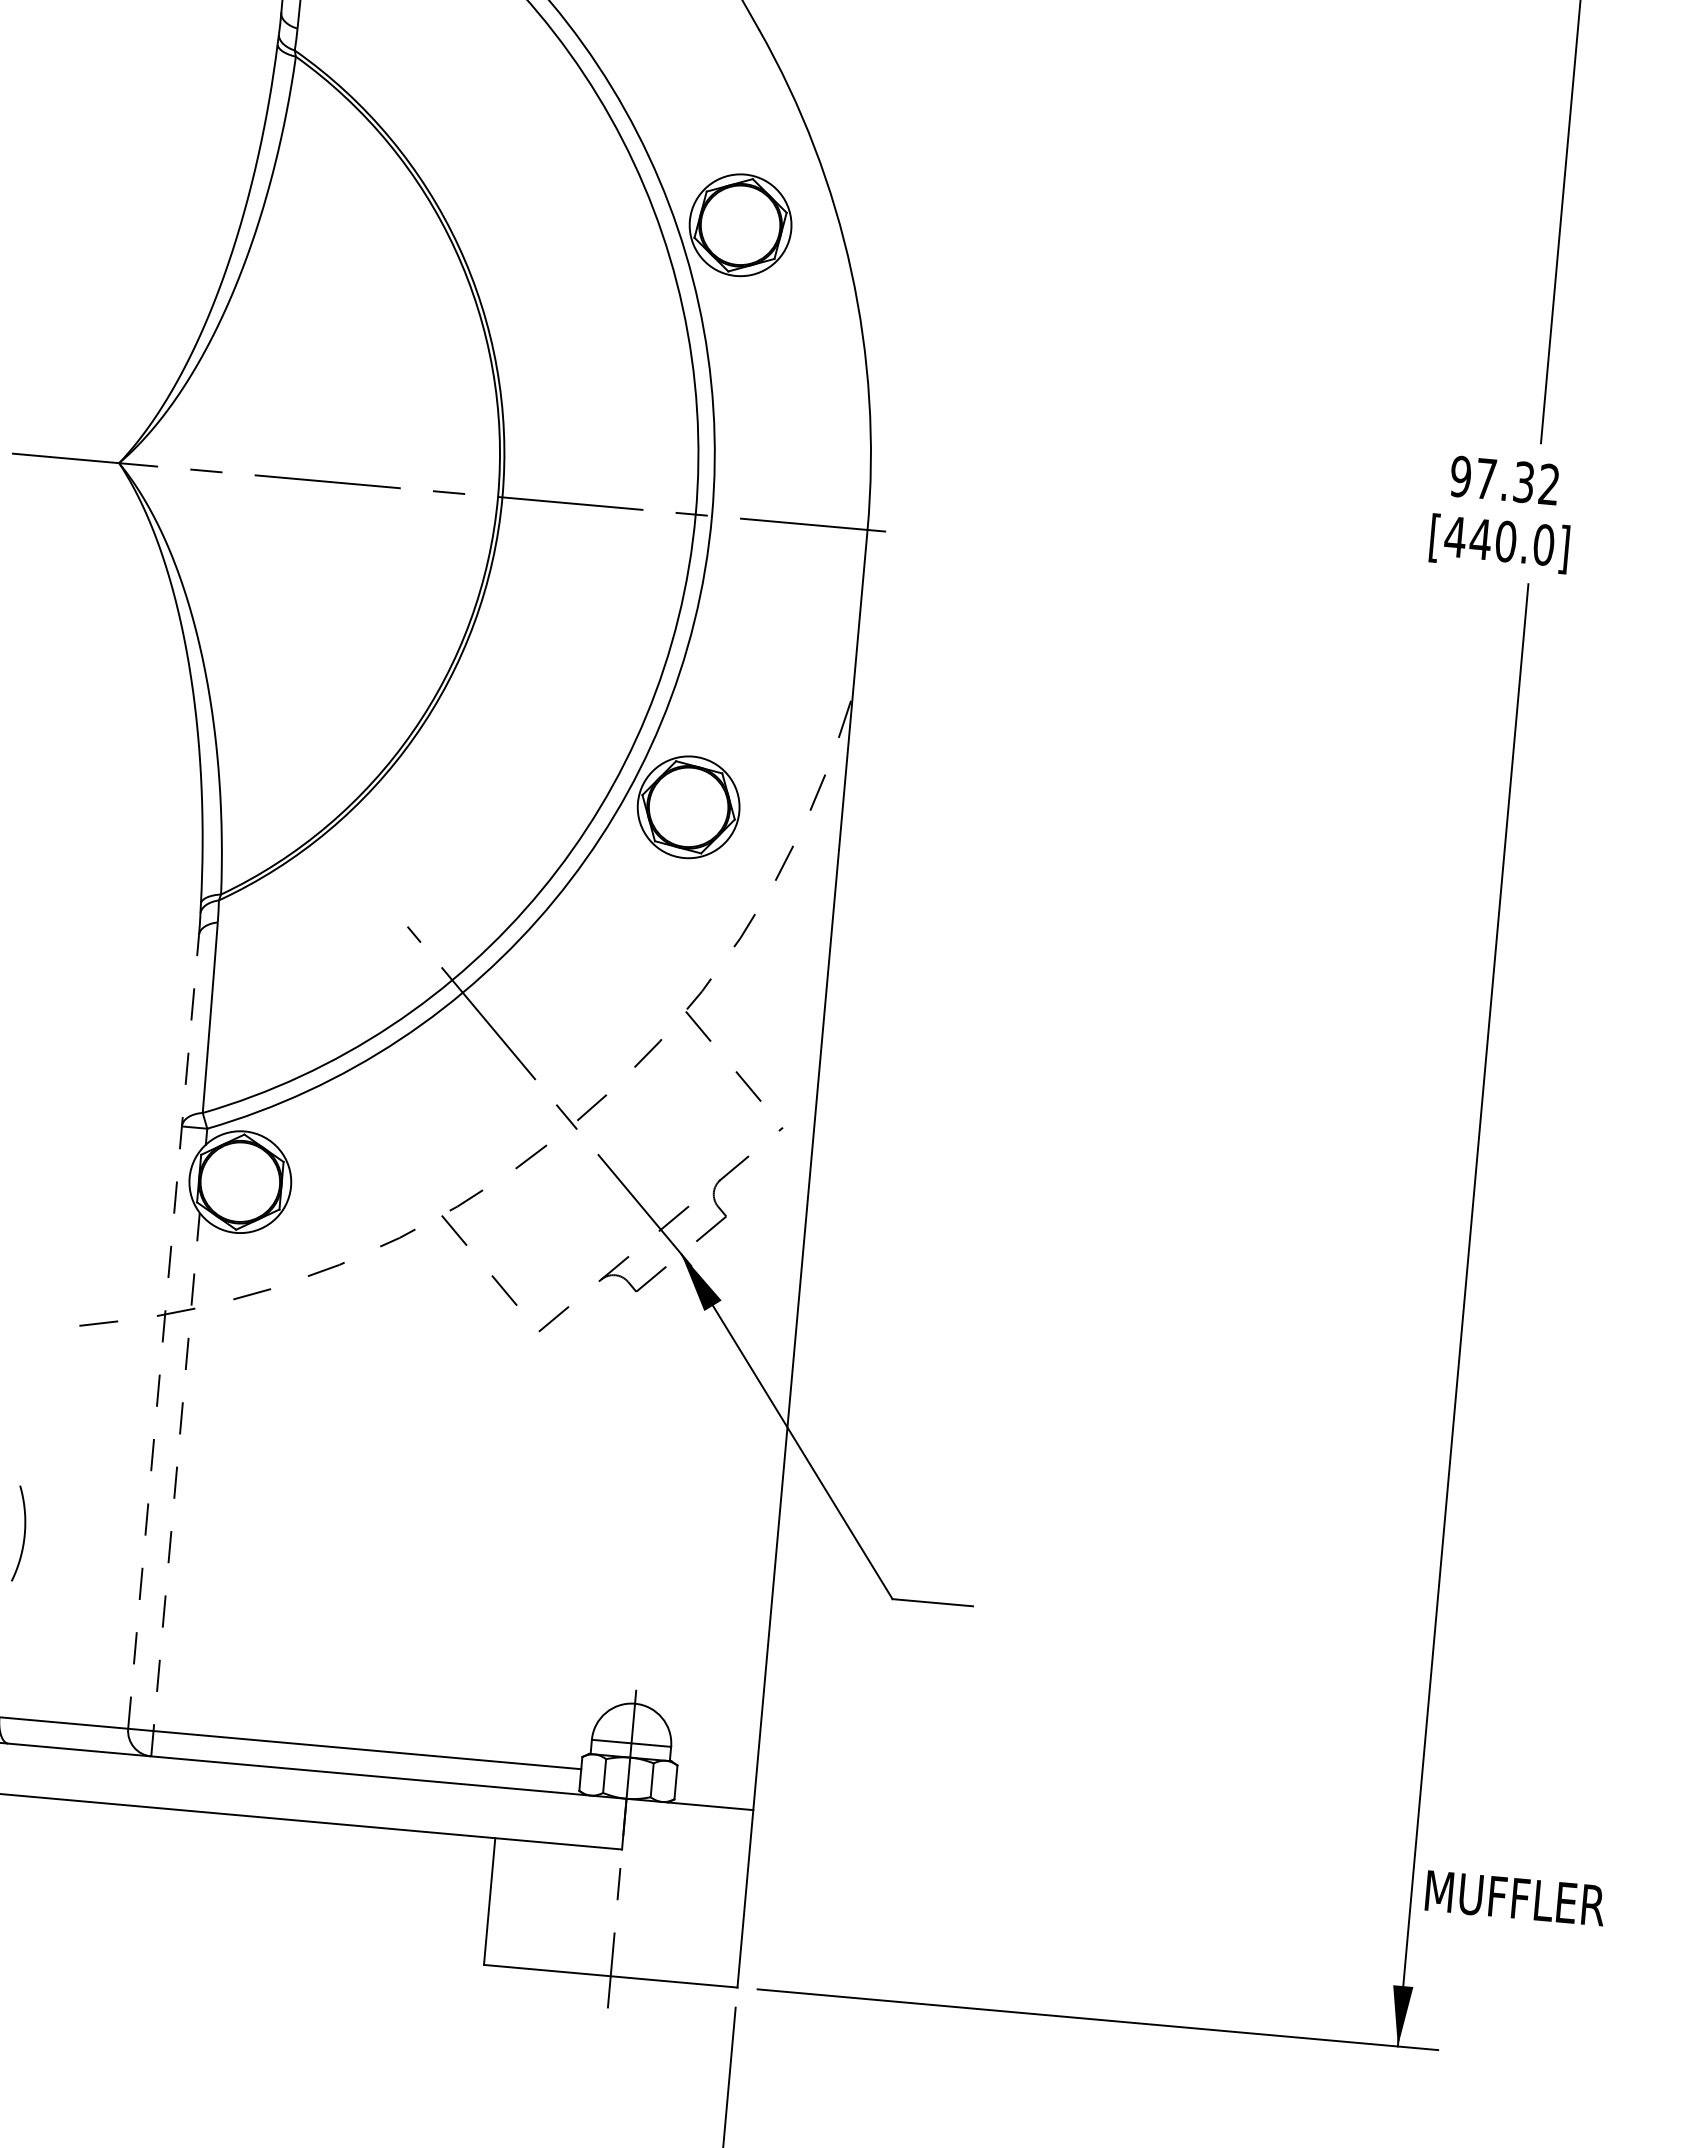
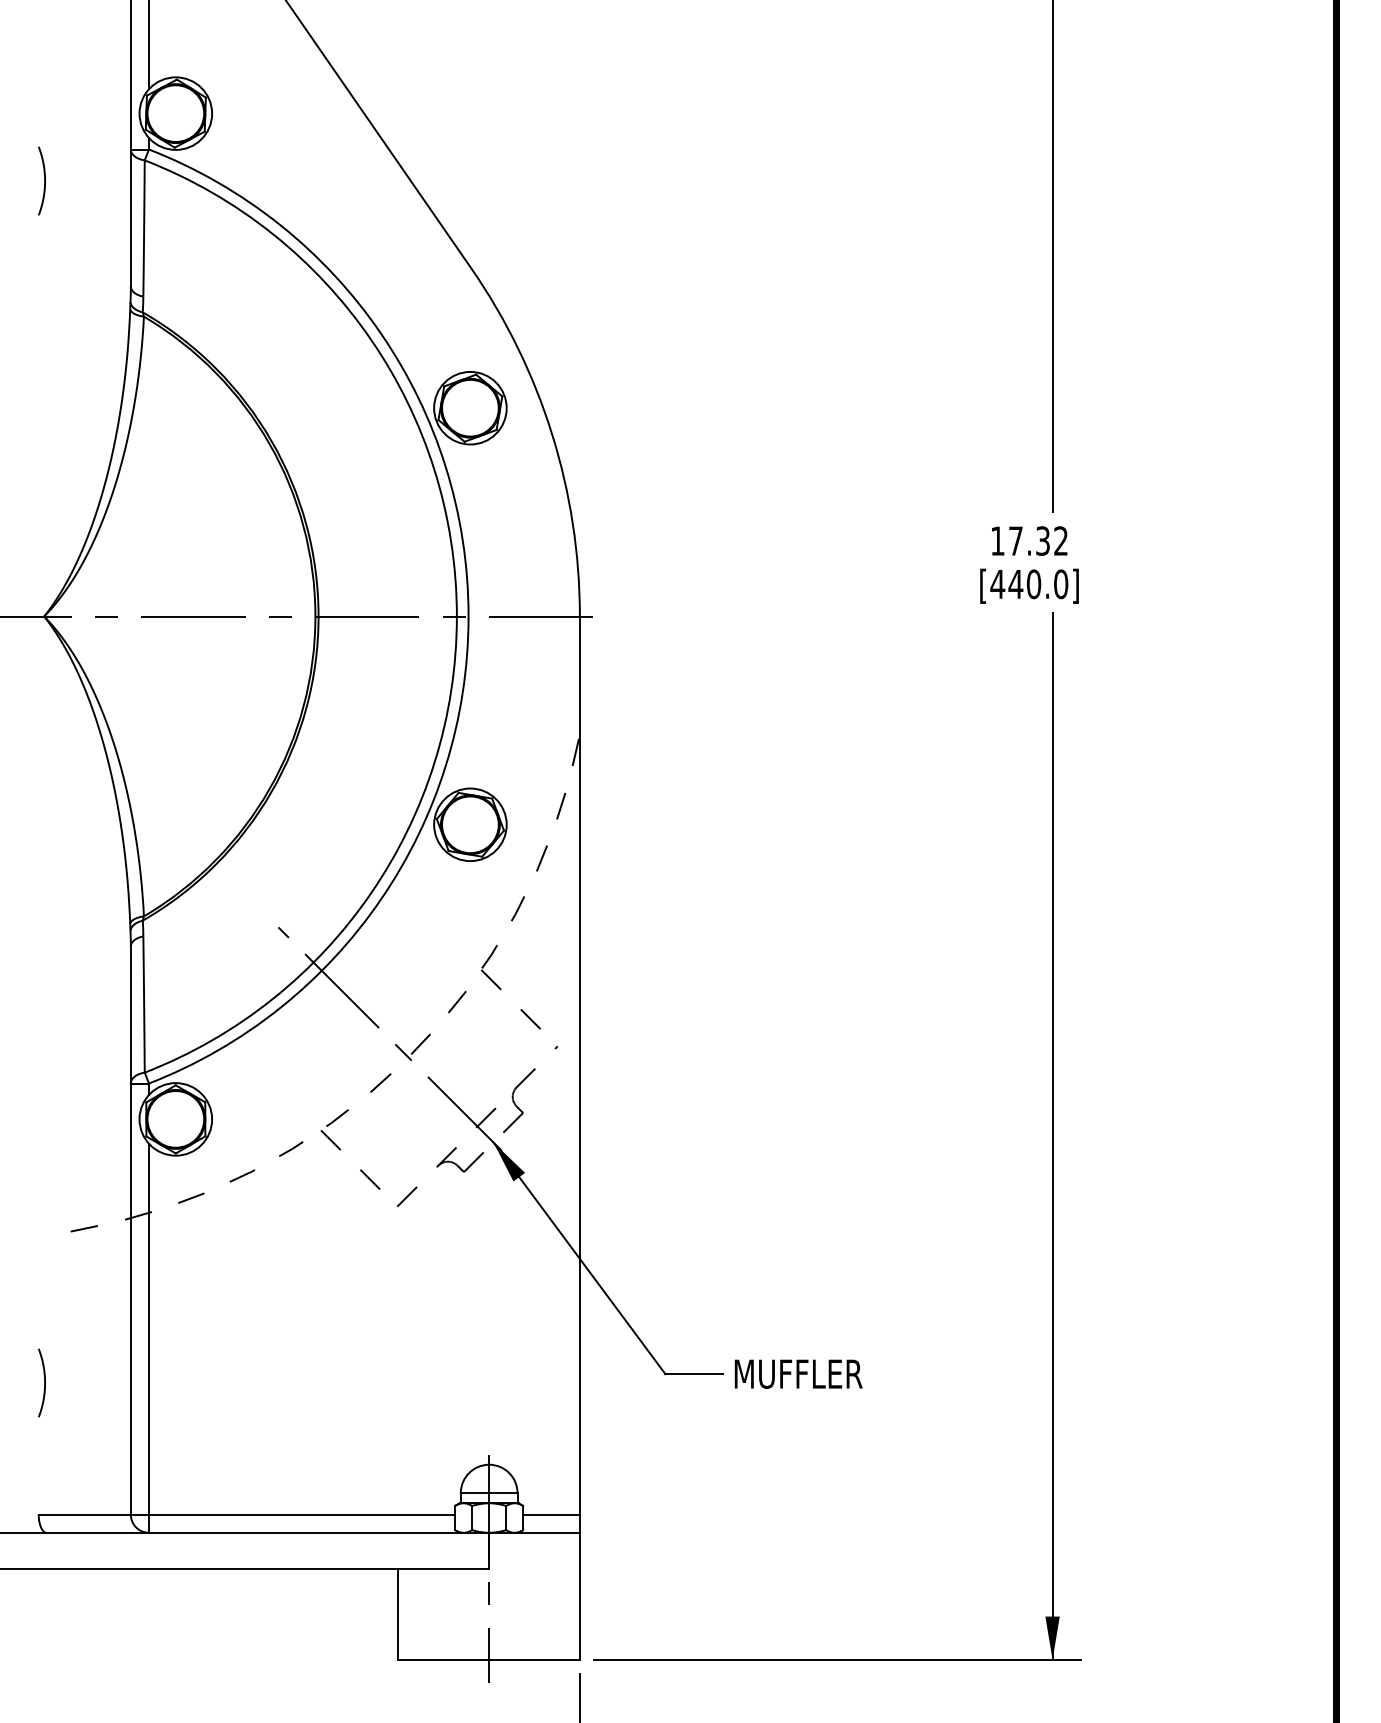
text: (1460, 475) -> (997, 540), 97.32 -> 17.32
line: (163, 1331) -> (130, 1230), dashed -> solid
line: (174, 1483) -> (148, 1337), dashed -> solid
line: (715, 1781) -> (551, 1514), added
text: (1515, 1897) -> (798, 1373), moved

